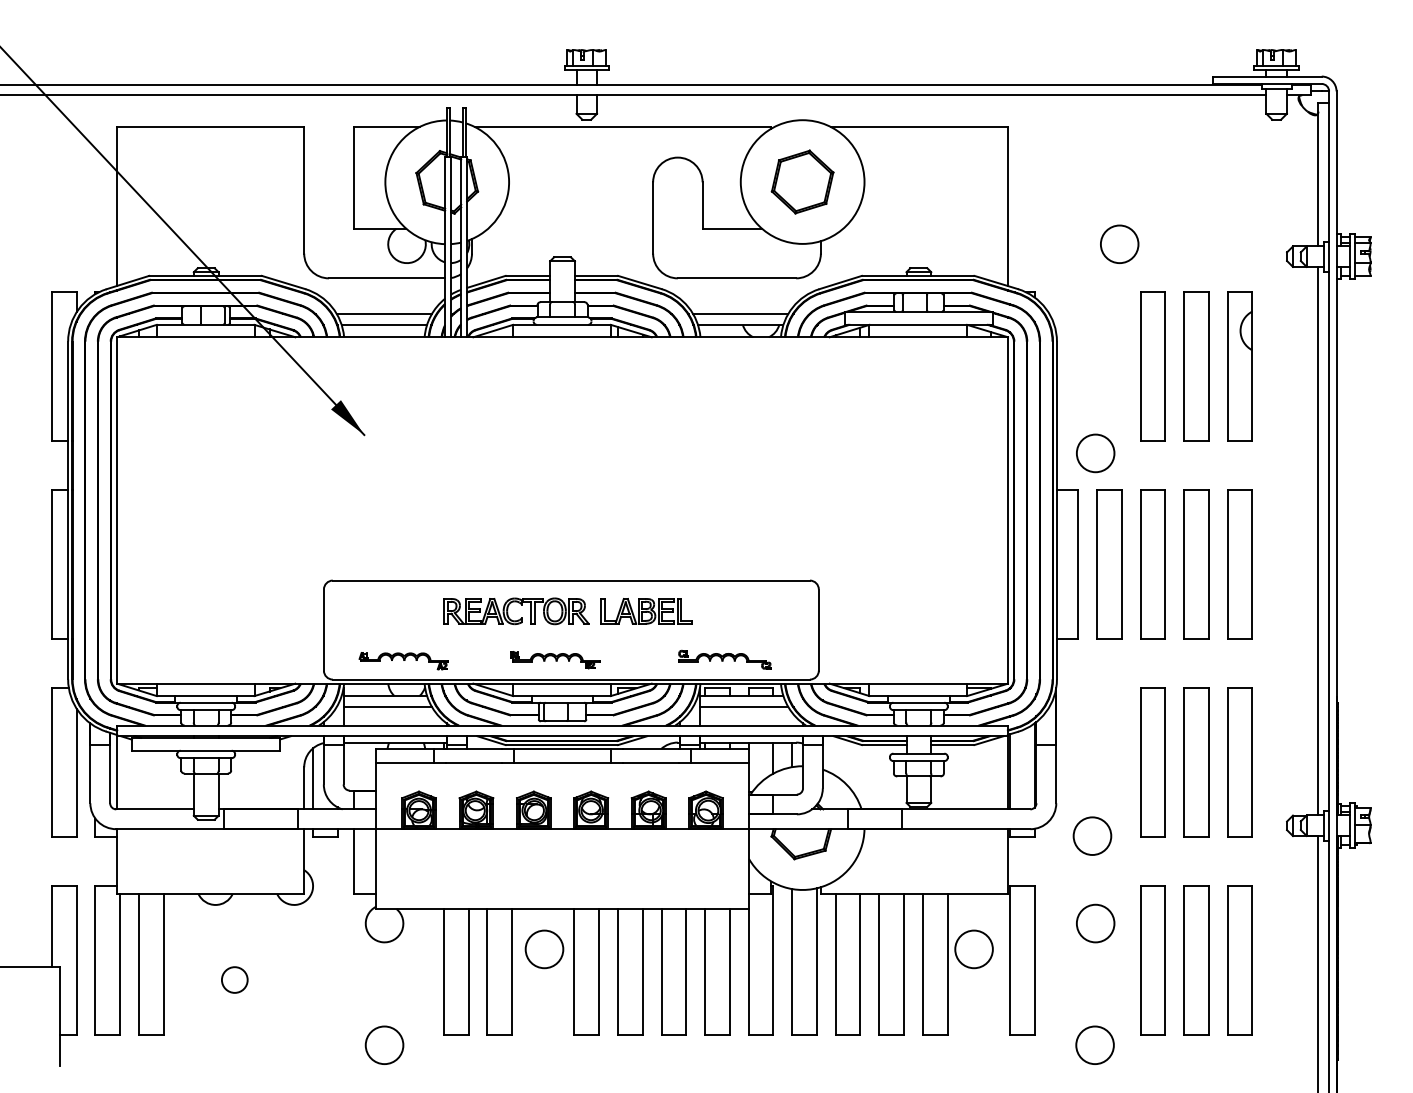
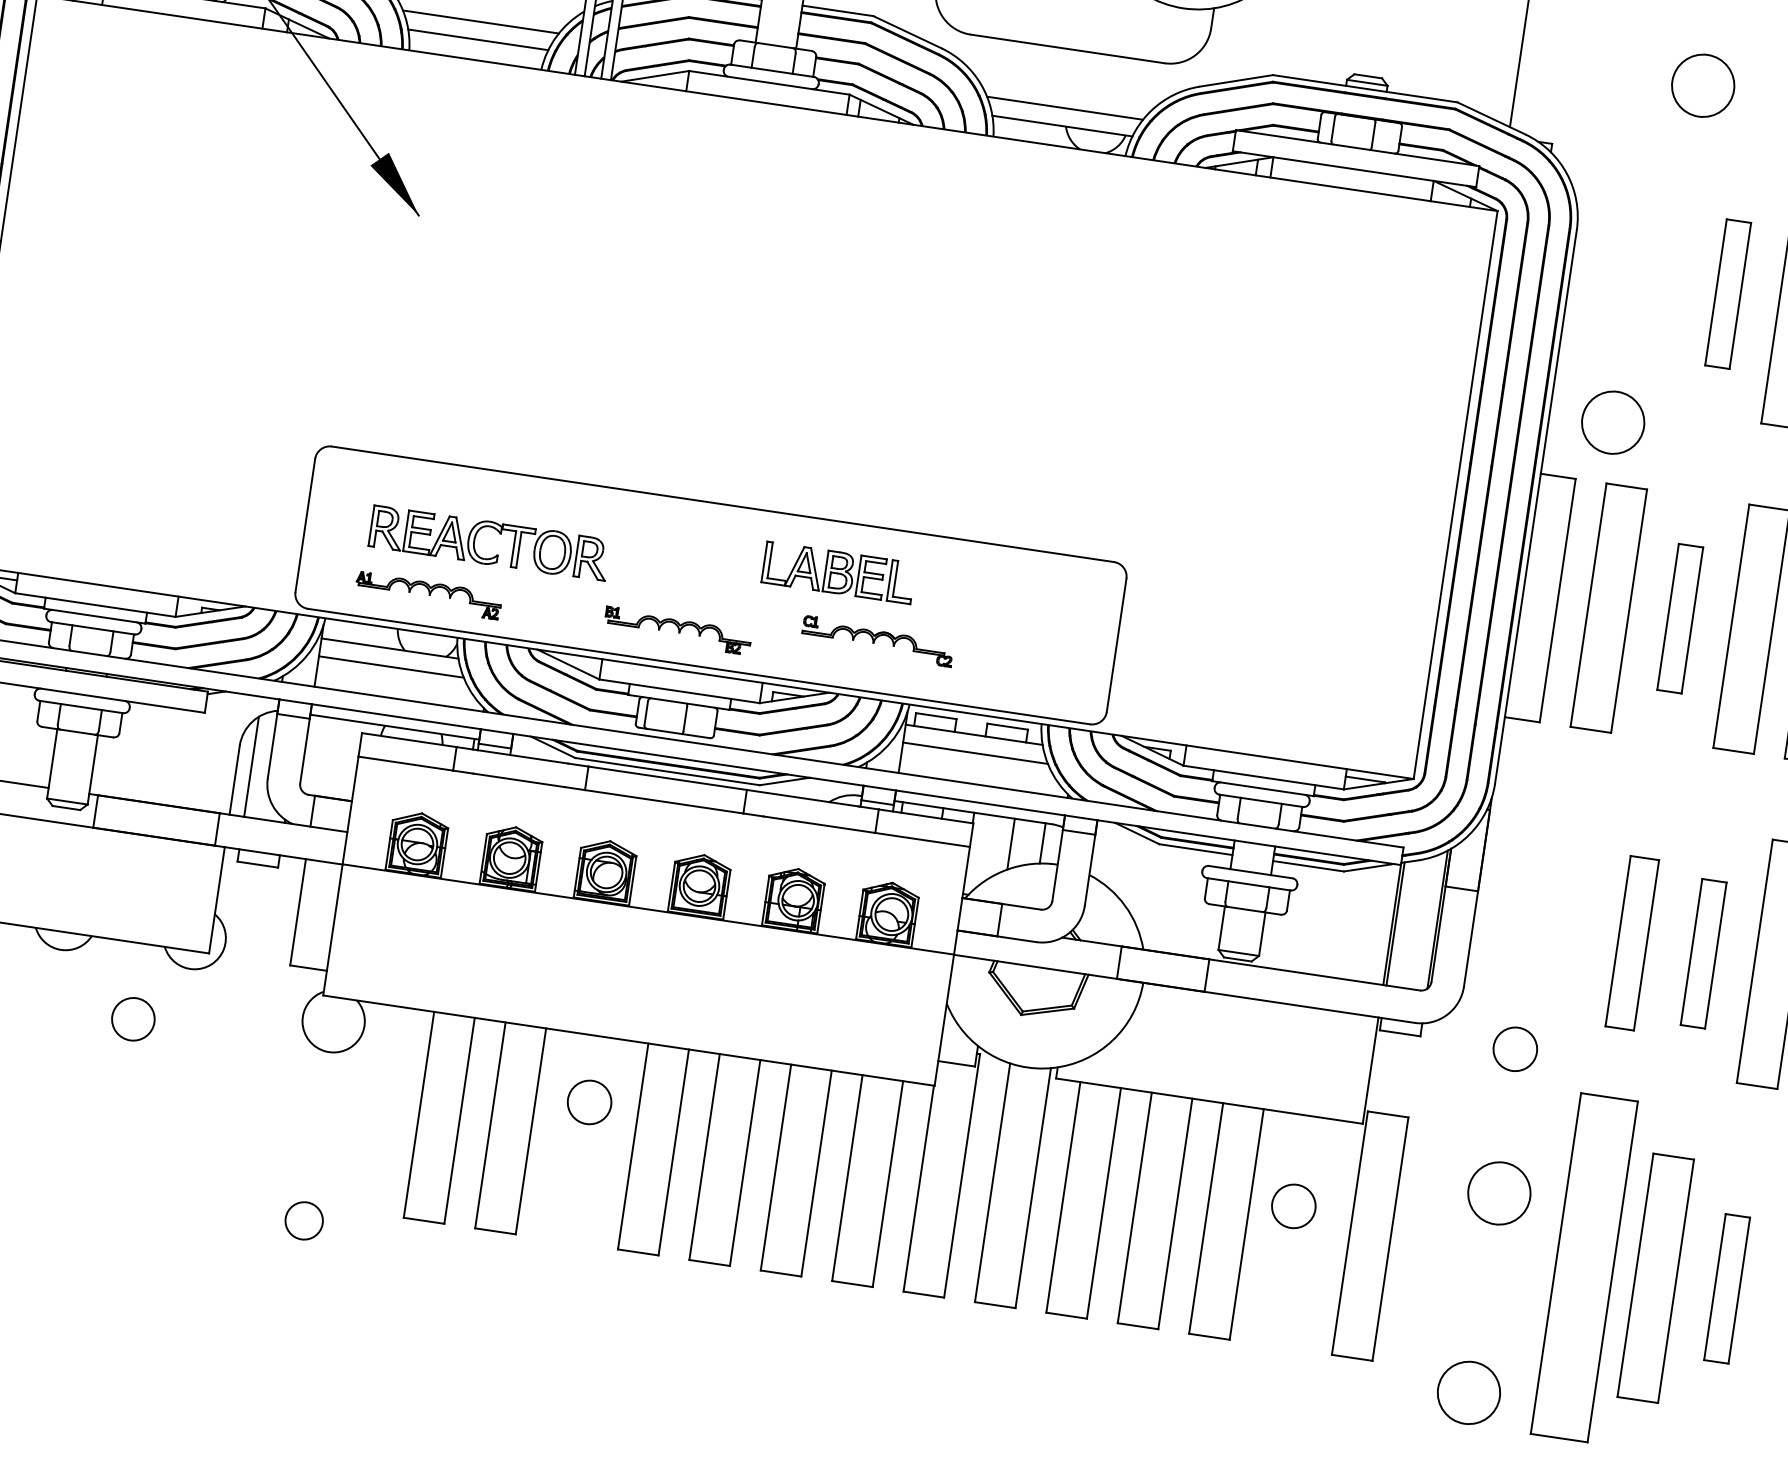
part: (1152, 366) -> (1727, 293), size x0.6
part: (1152, 564) -> (1679, 618), size x0.6
part: (521, 605) -> (499, 534), moved
part: (724, 659) -> (877, 640), moved
part: (1152, 762) -> (1631, 943), size x0.7
part: (1196, 762) -> (1703, 953), size x0.6
circle: (1092, 835) -> (1515, 1048), size x0.7
circle: (544, 949) -> (589, 1102), size x0.7
circle: (973, 949) -> (1292, 1206), size x0.7
part: (1152, 960) -> (1583, 1267), size x1.4
part: (1239, 960) -> (1726, 1288), size x0.6
circle: (234, 979) -> (132, 1018), moved
circle: (384, 1045) -> (304, 1221), size x0.6

